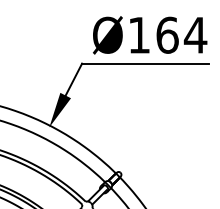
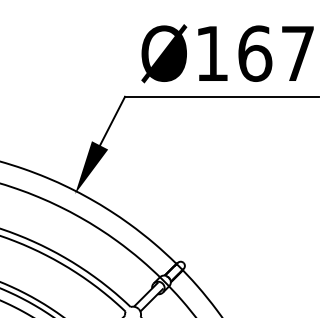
text: (195, 35) -> (297, 53), Ø164 -> Ø167

